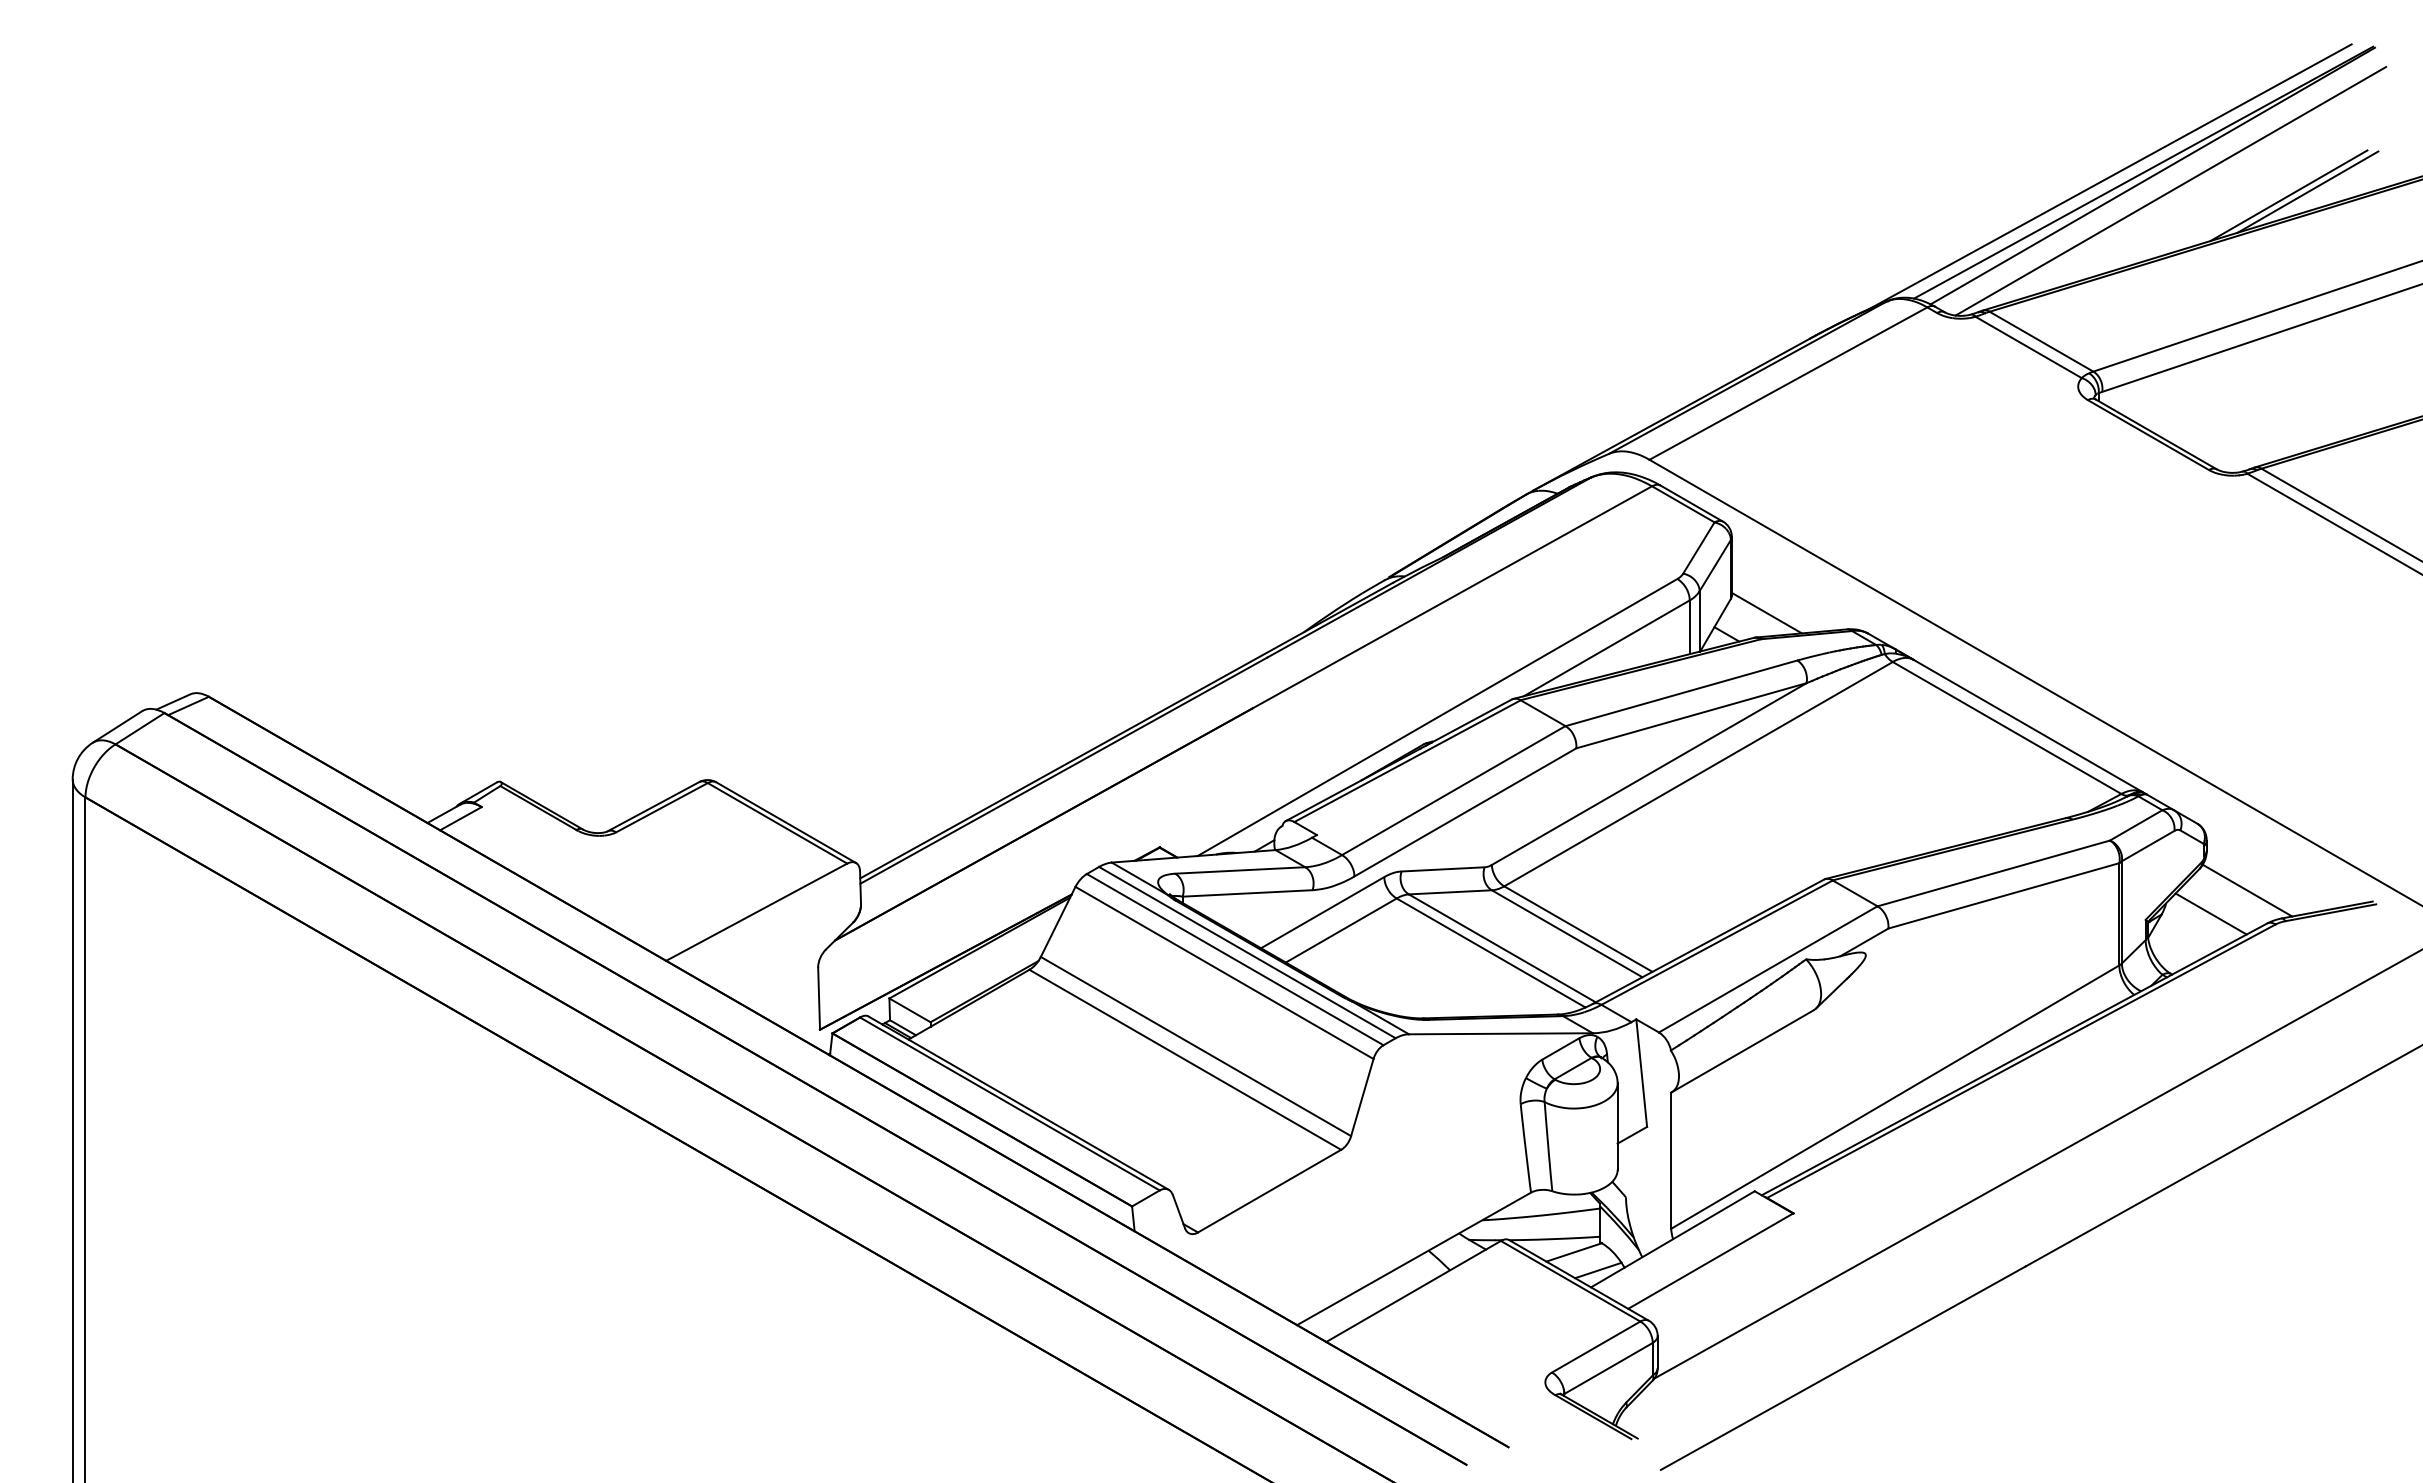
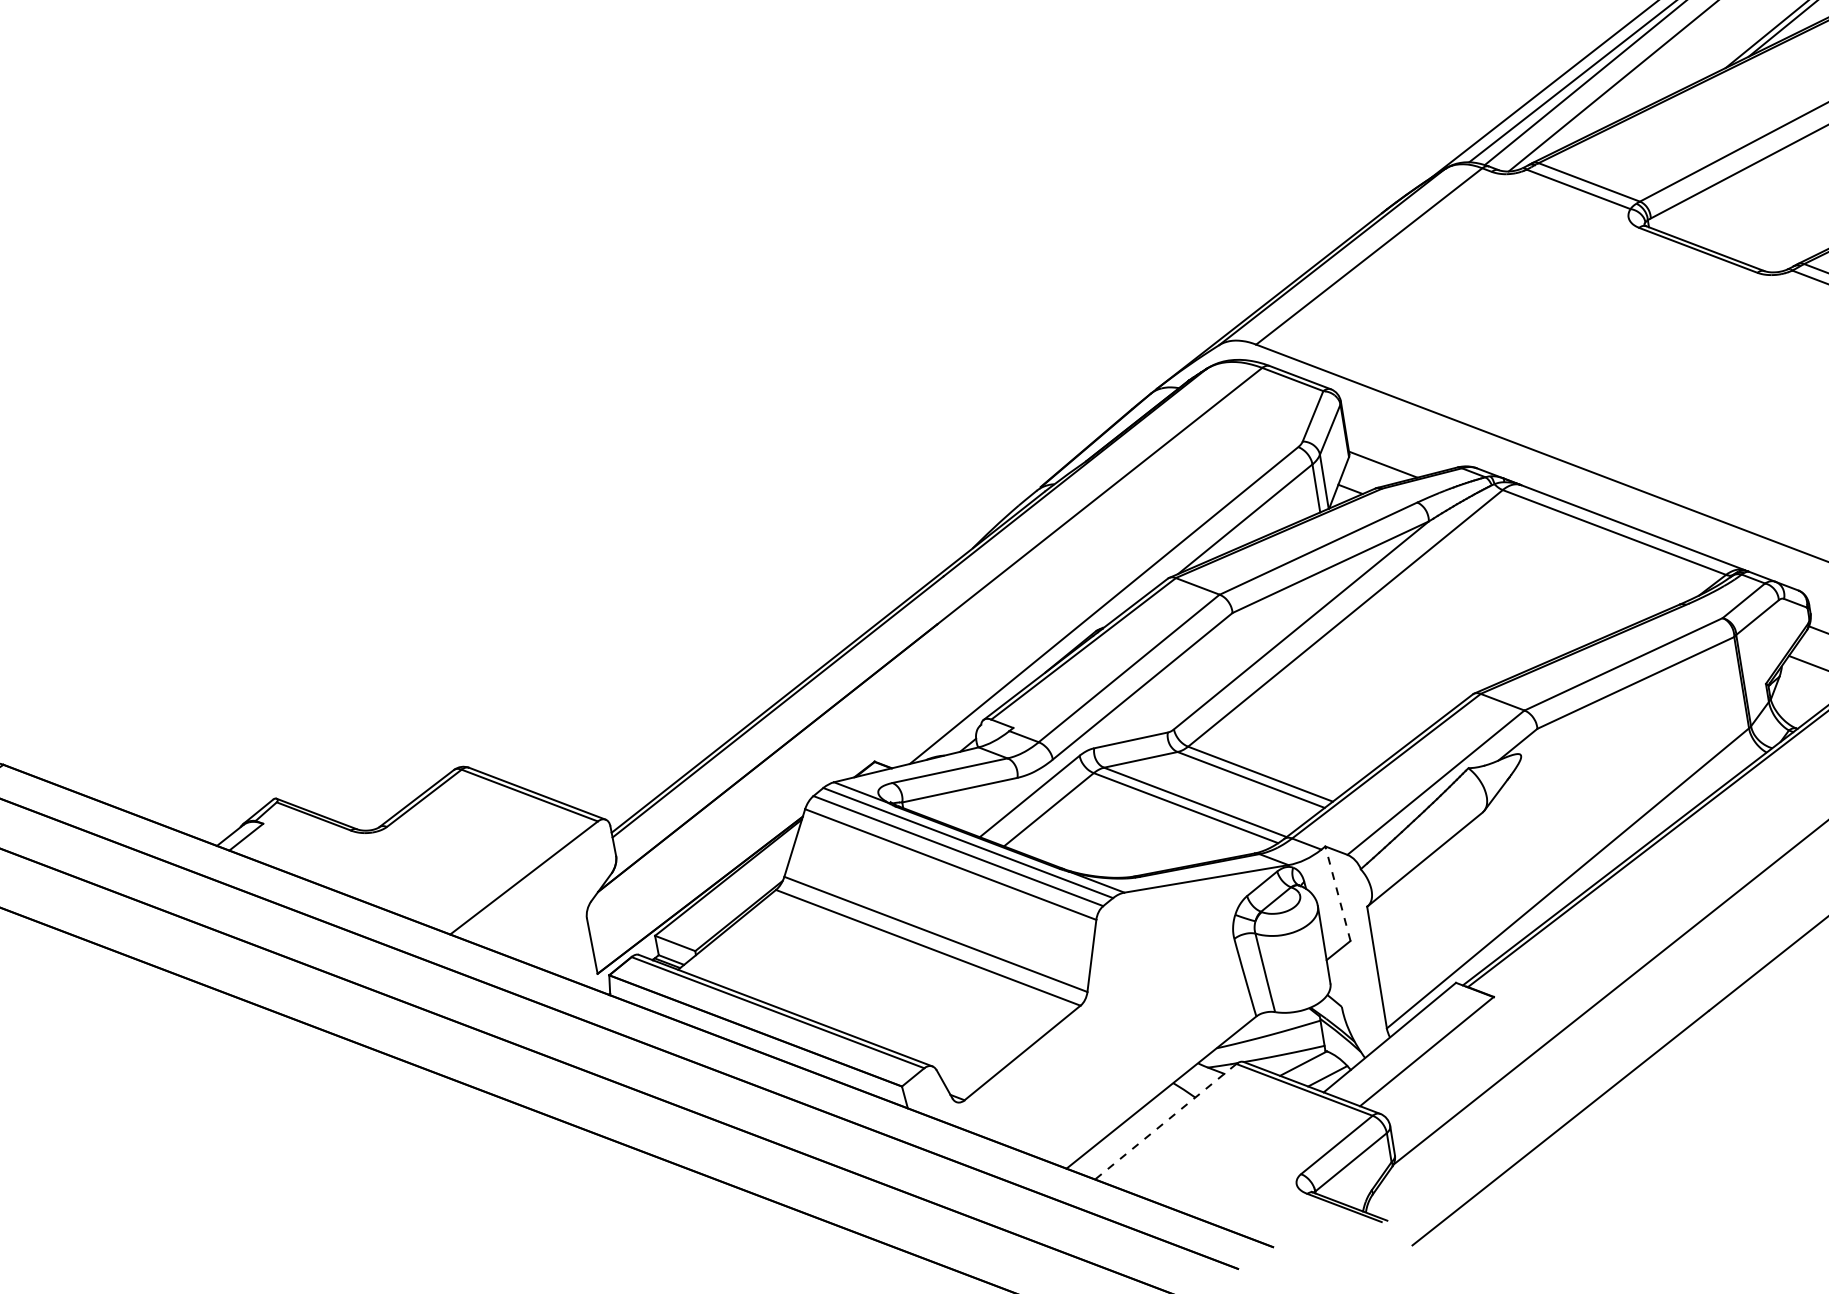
line: (1641, 1072) -> (1337, 893), solid -> dashed
line: (1413, 1291) -> (1165, 1121), solid -> dashed

